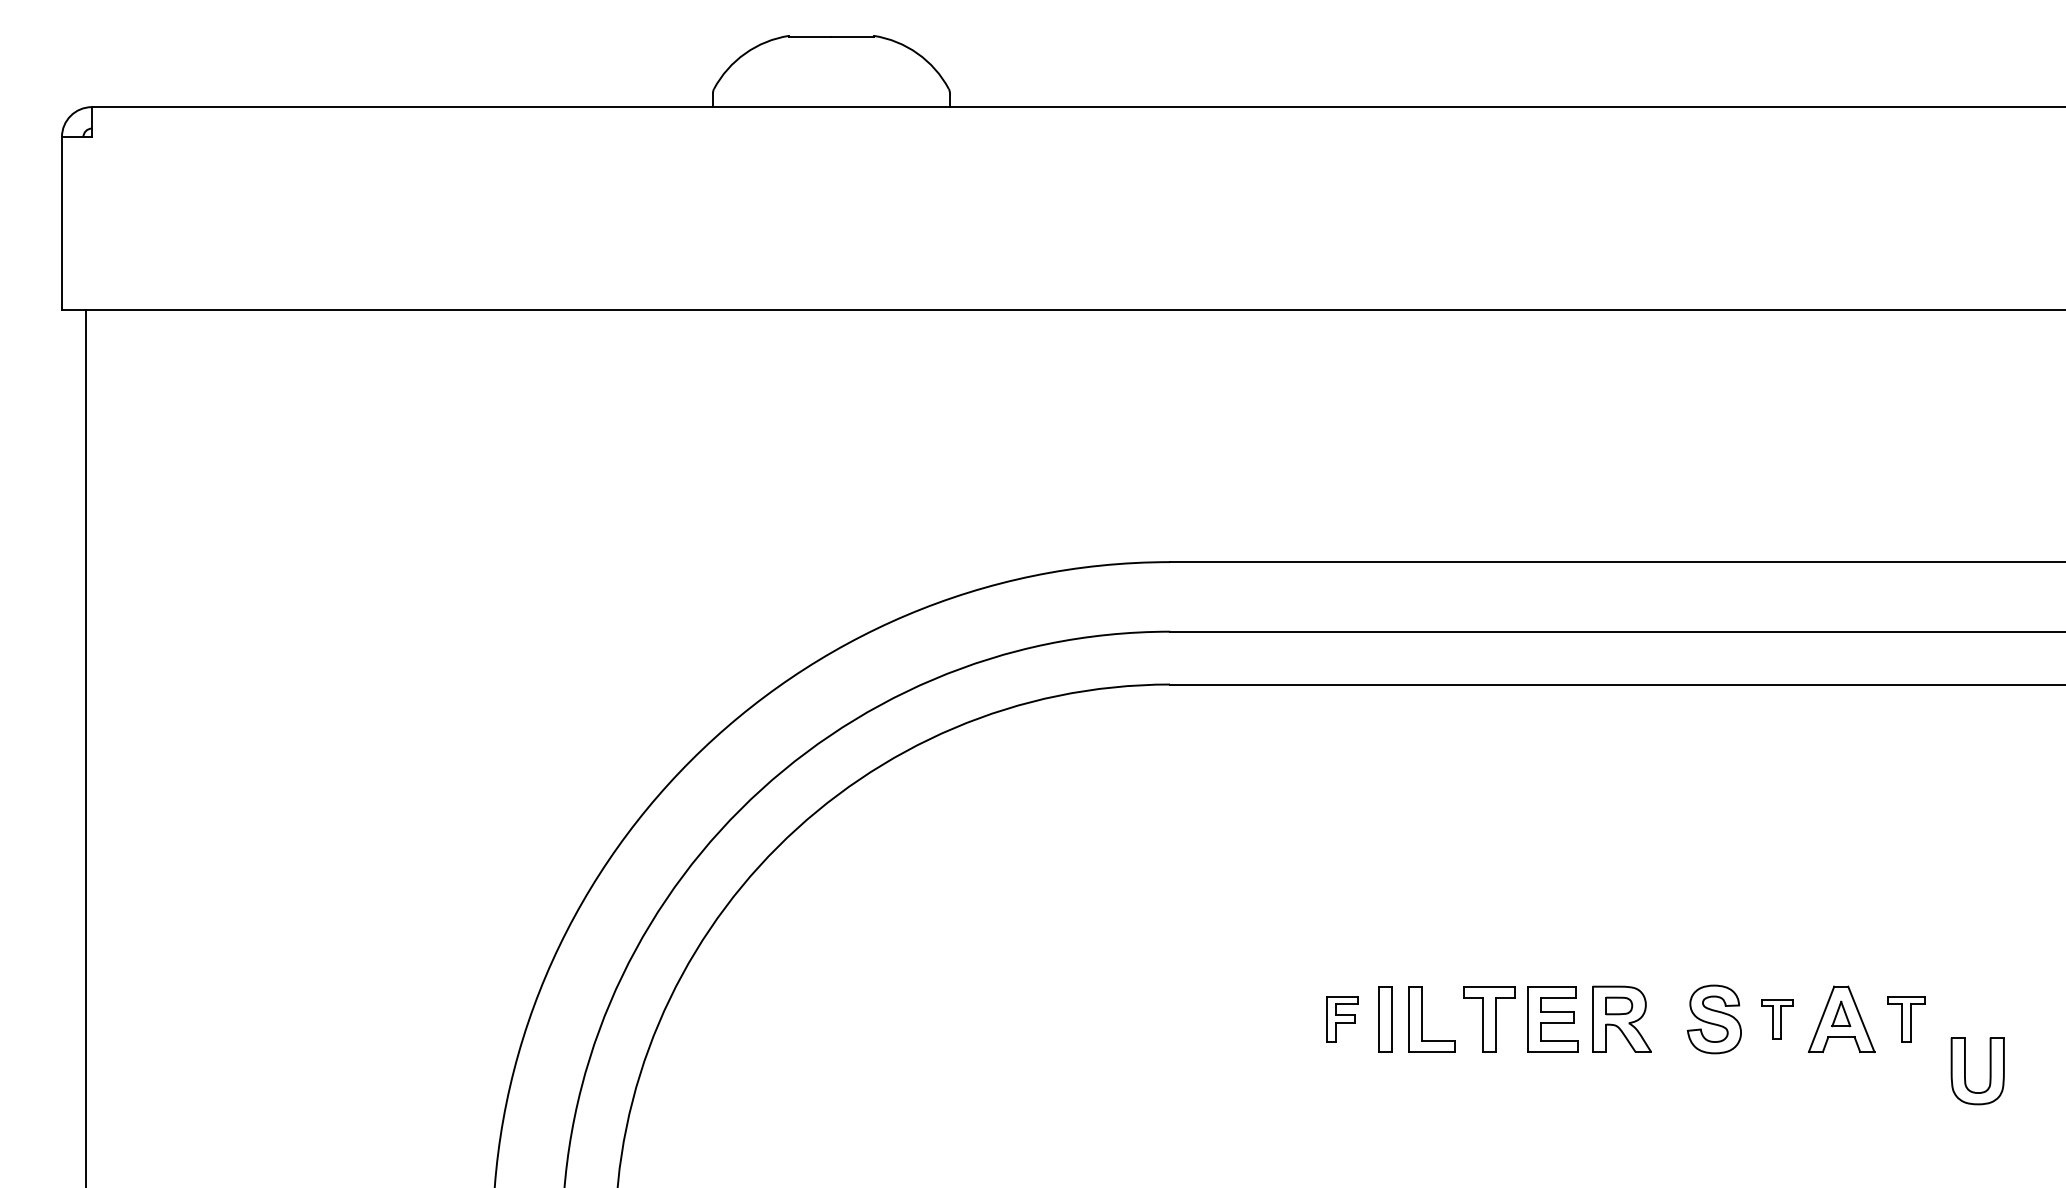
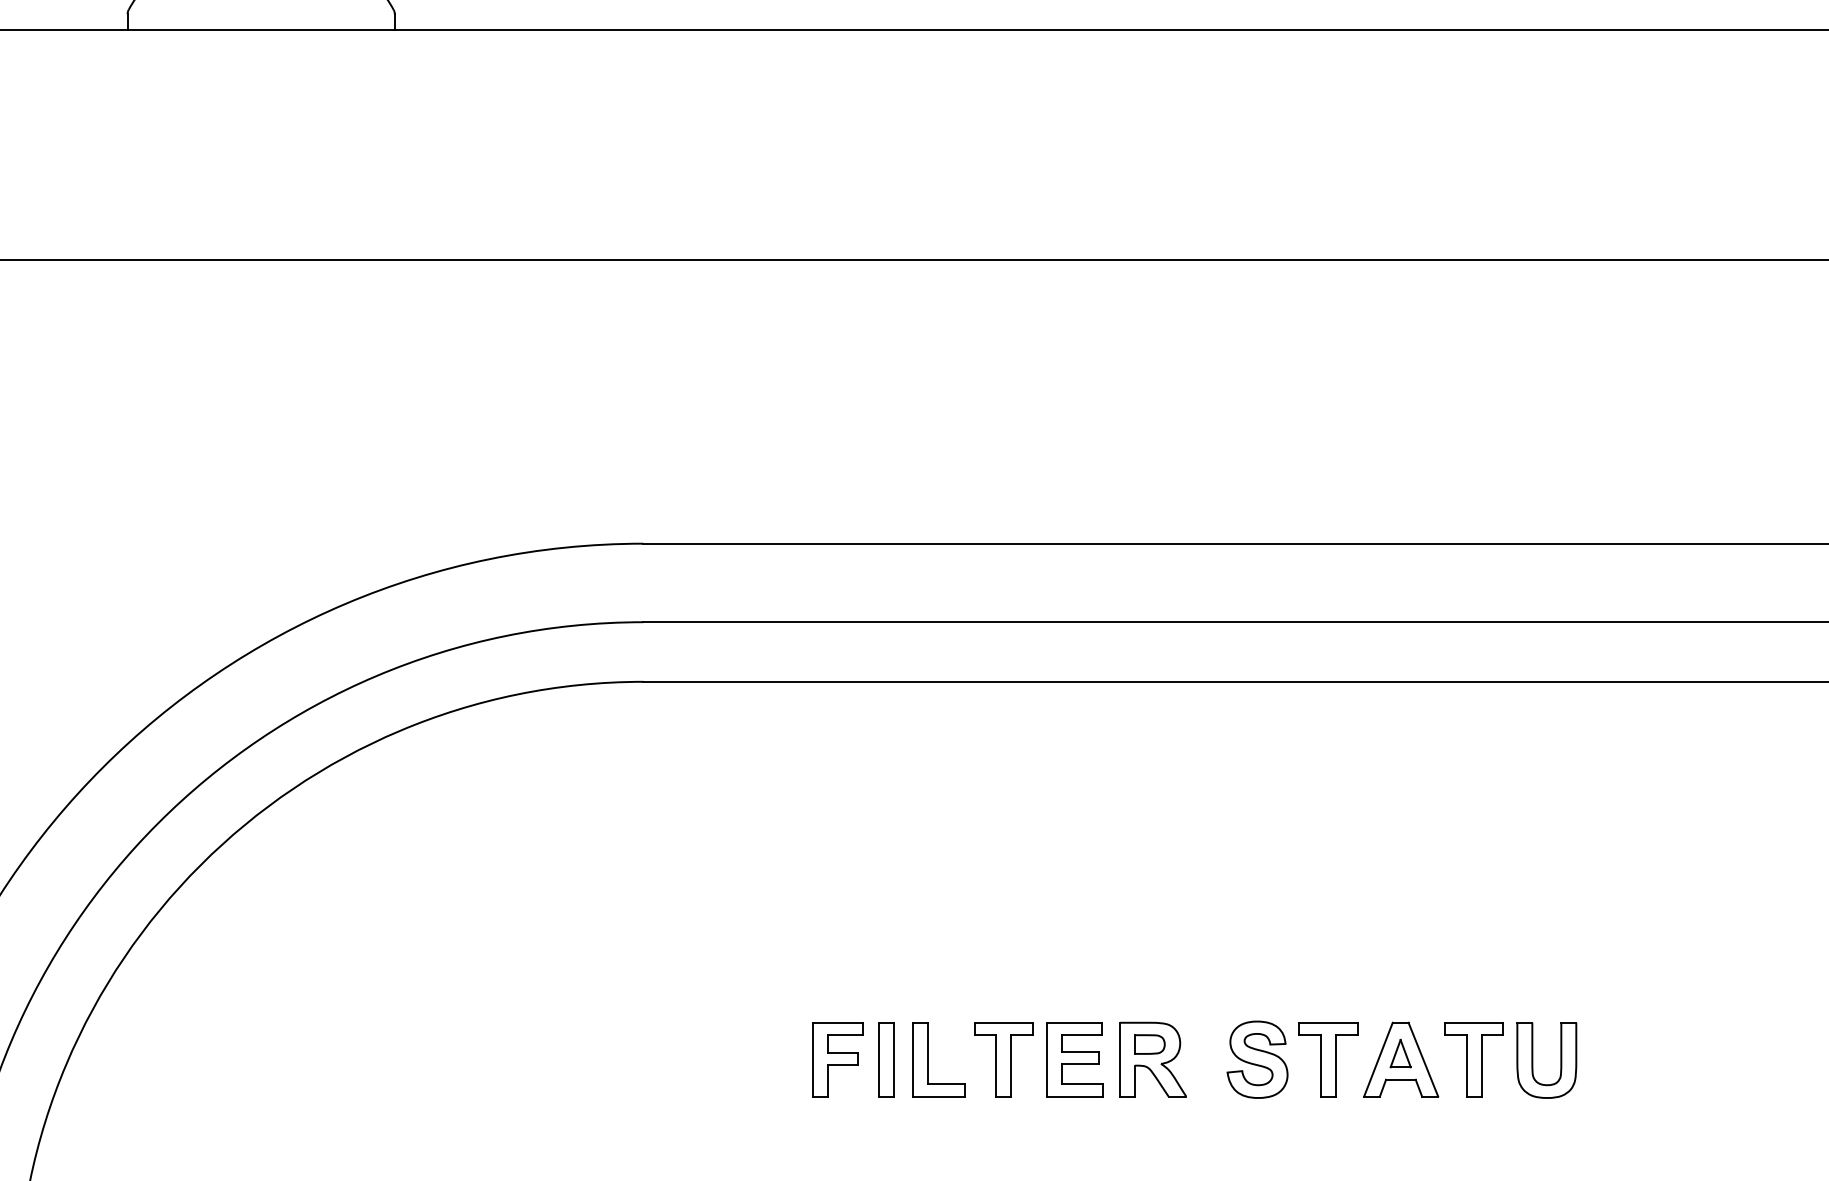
part: (1342, 1019) -> (837, 1059), size x1.43
part: (1776, 1019) -> (1327, 1059), size x1.67
part: (1906, 1019) -> (1474, 1059), size x1.43
part: (1965, 1071) -> (1532, 1060), moved

